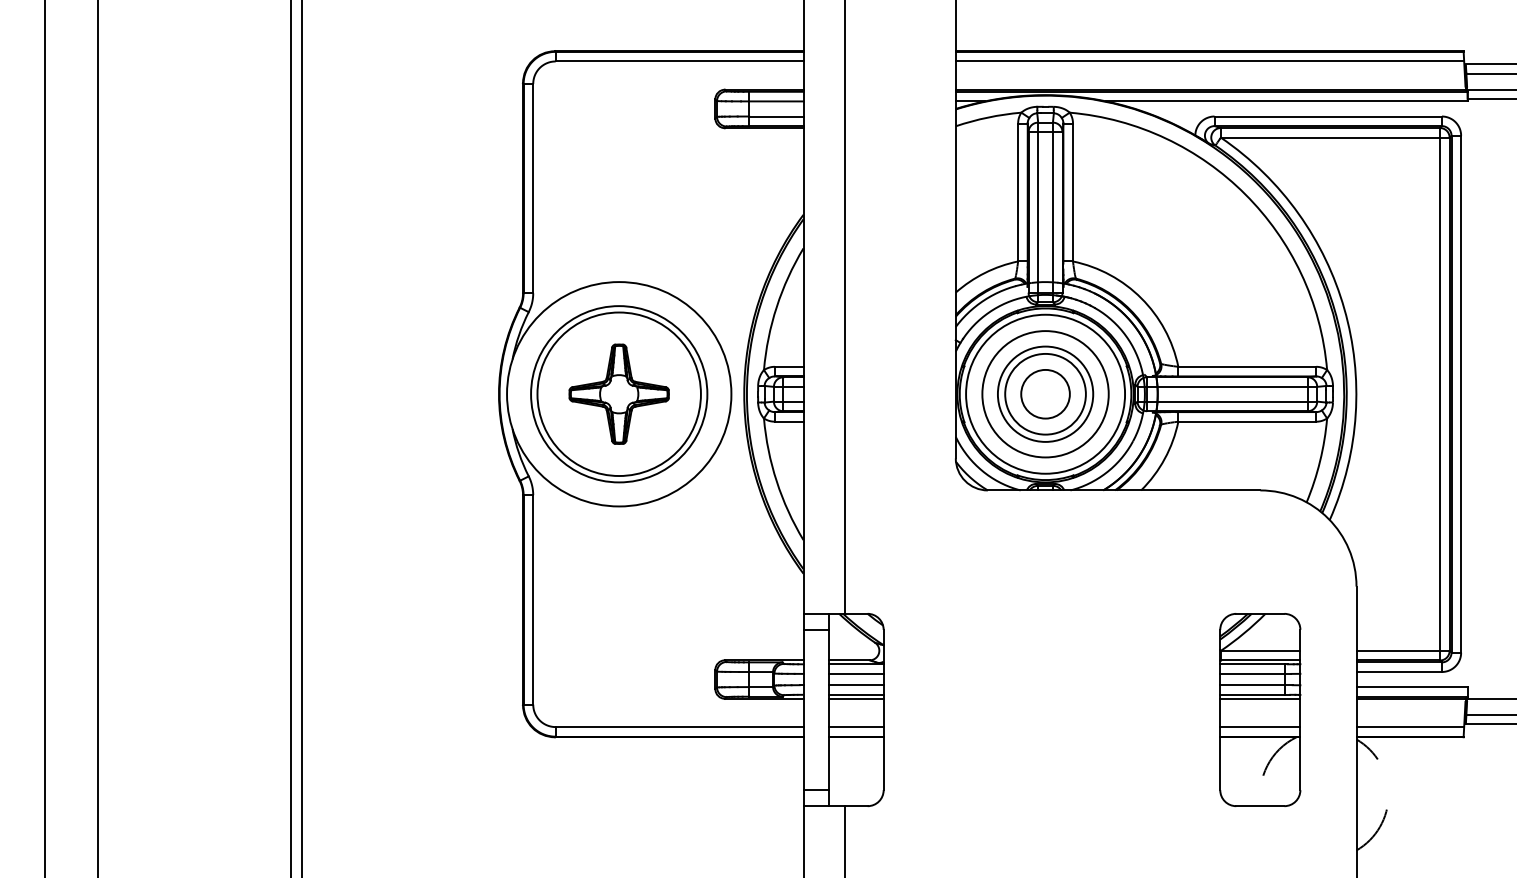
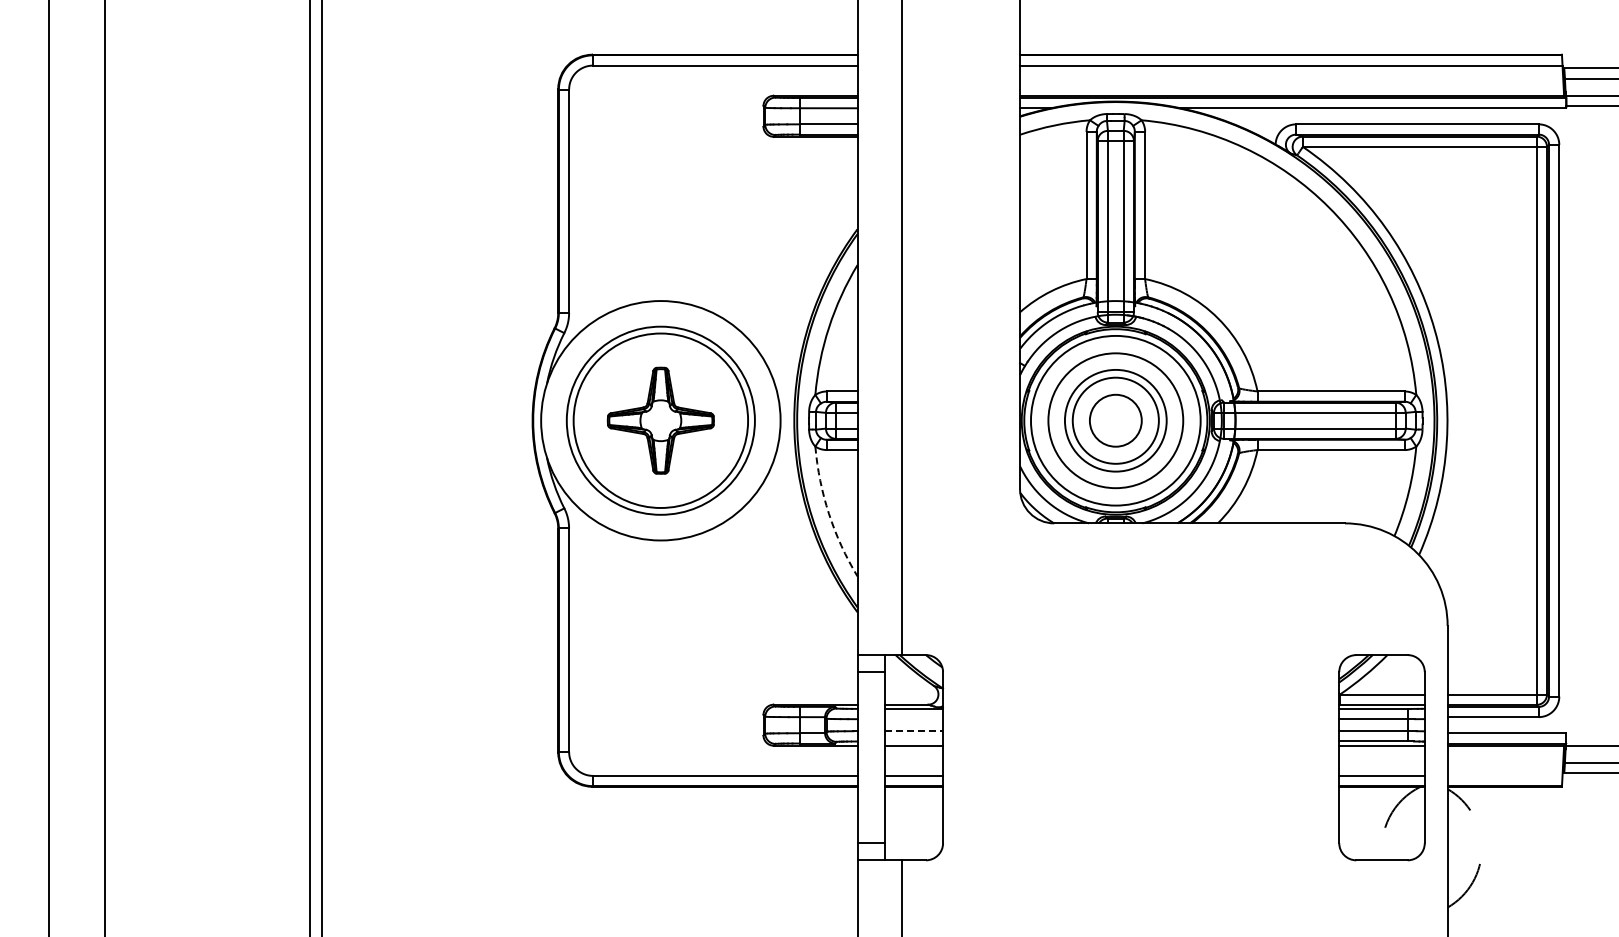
arc: (777, 481) -> (829, 513), solid -> dashed
line: (855, 674) -> (913, 719), removed
line: (856, 685) -> (914, 731), solid -> dashed
line: (855, 694) -> (913, 741), removed
part: (1259, 709) -> (1381, 757), moved
line: (1409, 726) -> (1504, 775), removed

